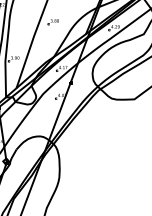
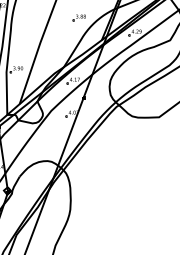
part: (52, 21) -> (78, 17), moved

